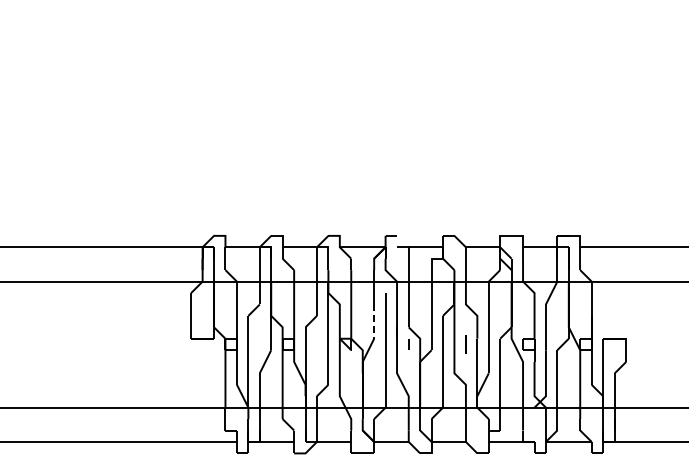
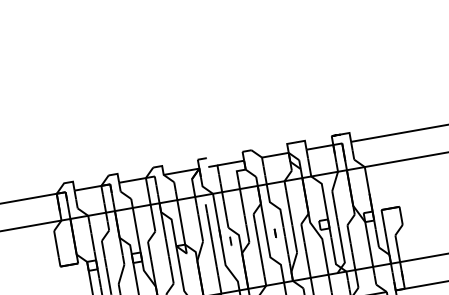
line: (374, 322) -> (201, 228), dashed -> solid
part: (465, 344) -> (275, 233), size x0.62

